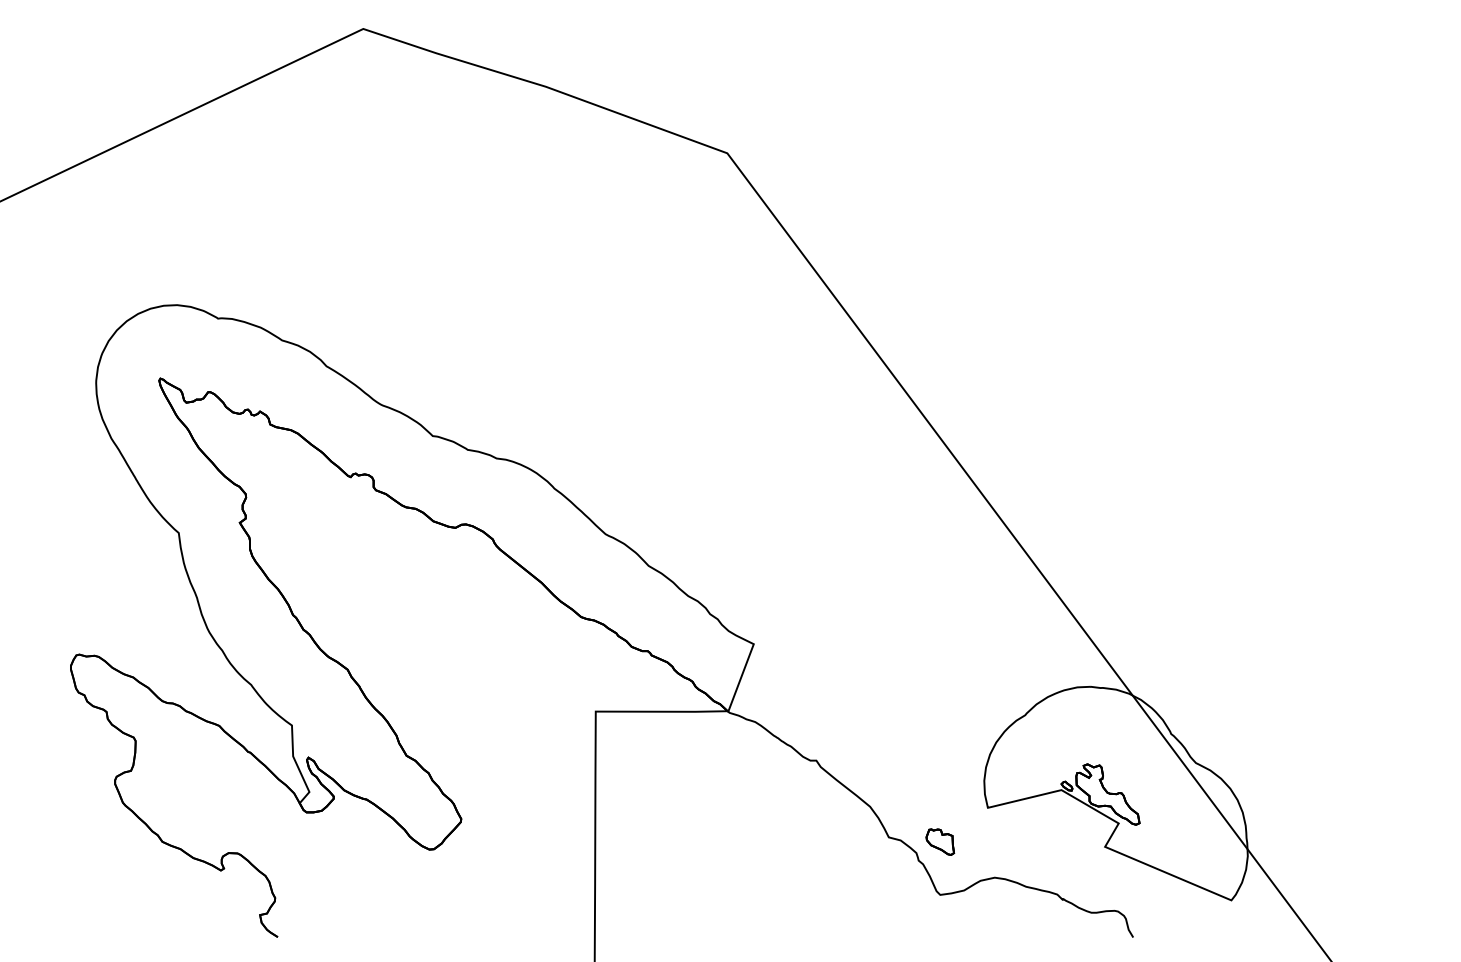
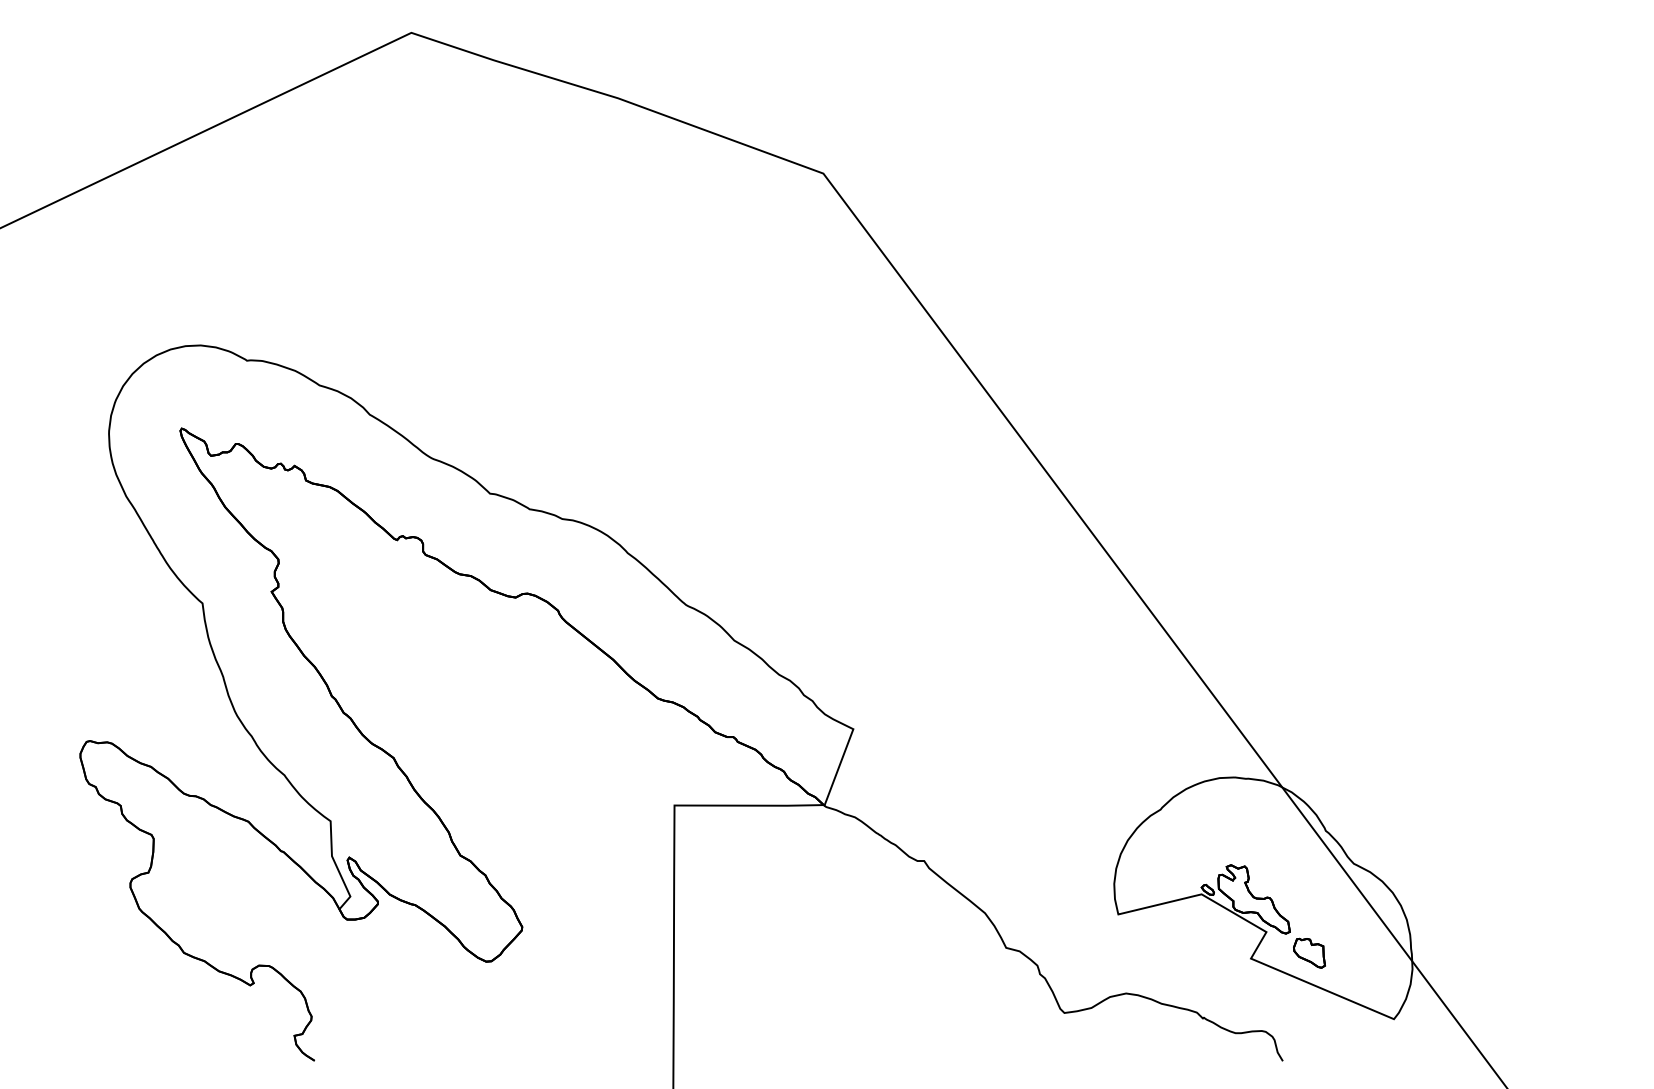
part: (940, 841) -> (1309, 952), moved

